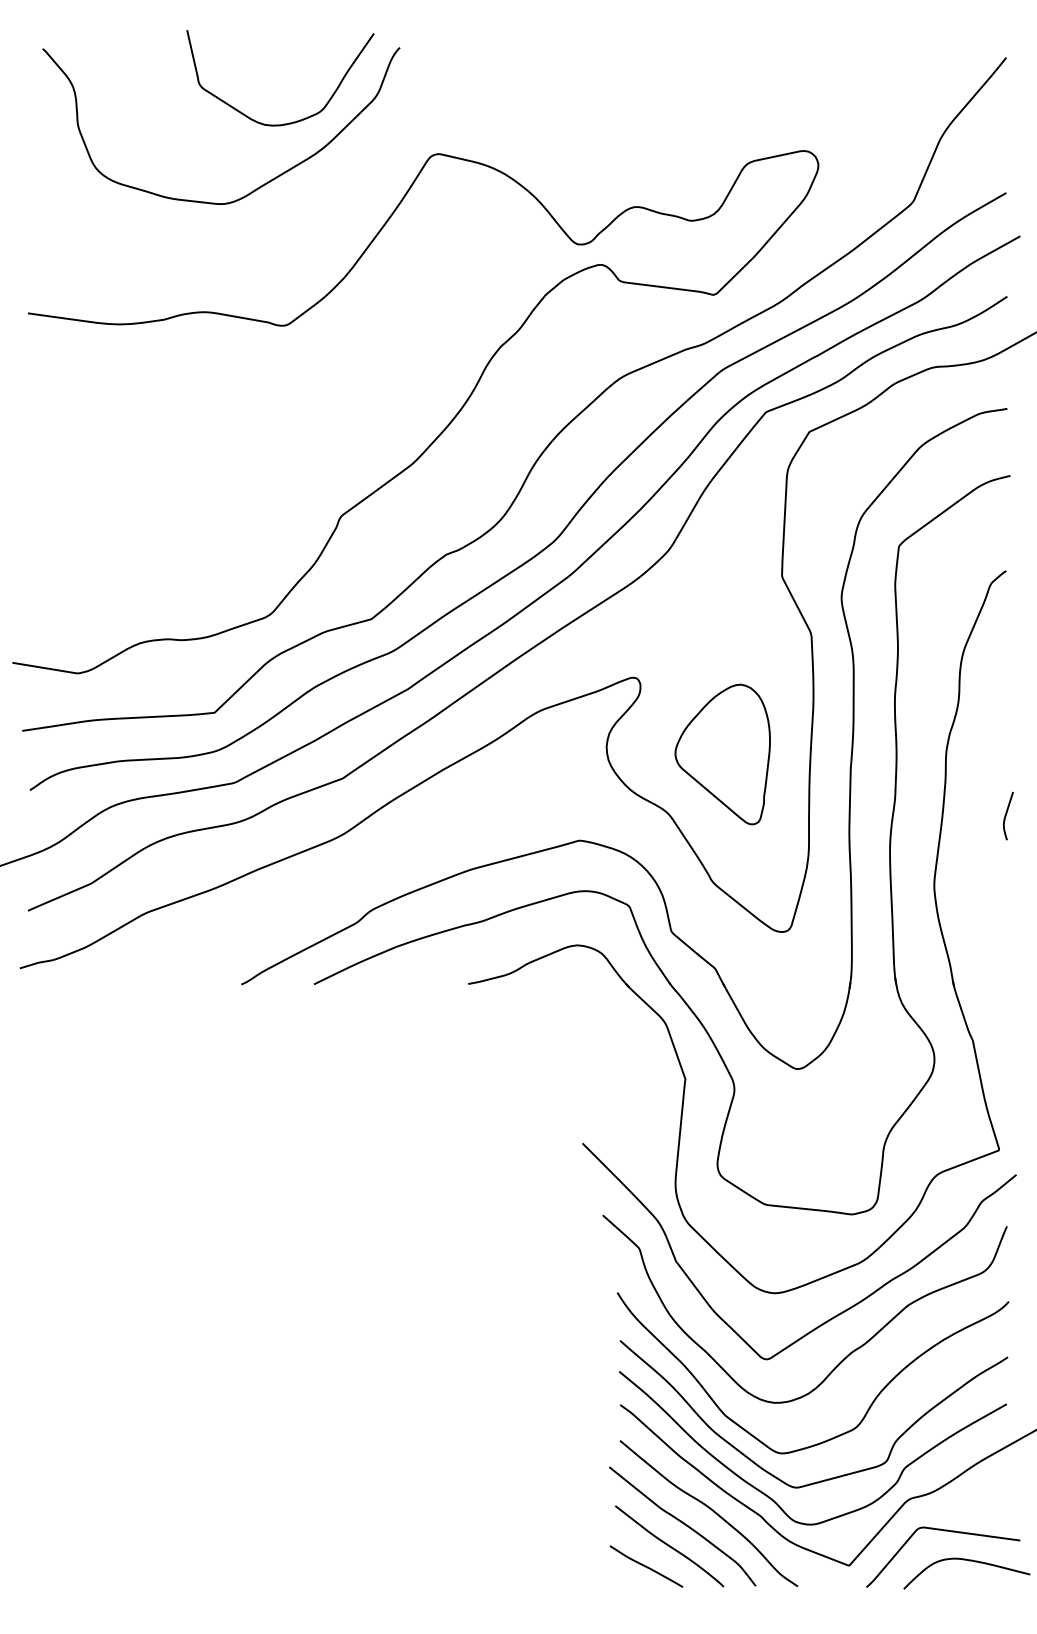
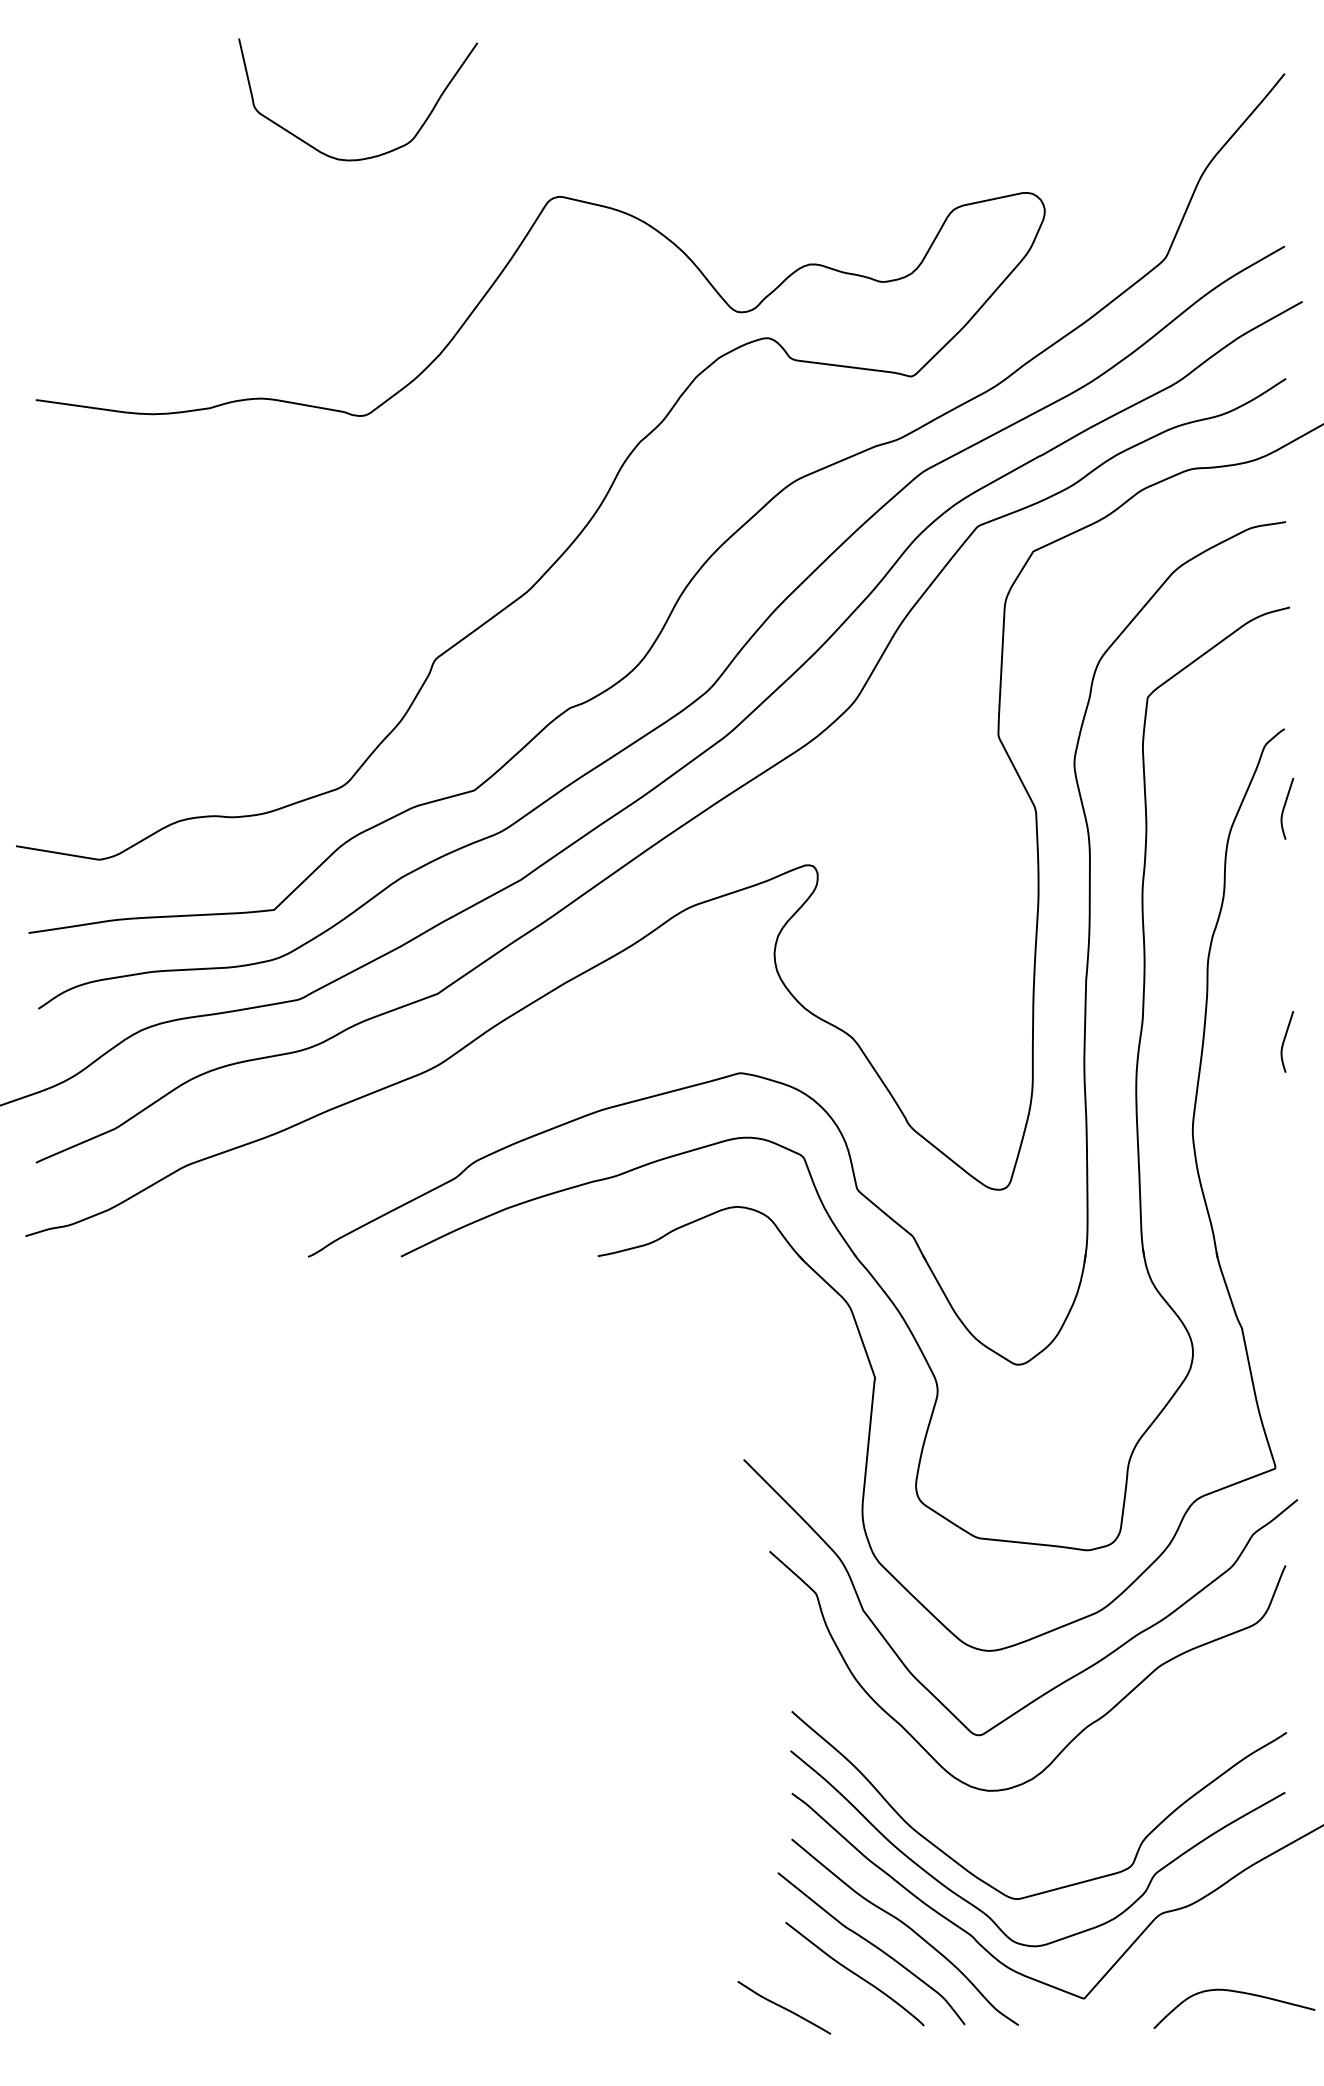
curve: (258, 187) -> (329, 239), removed
curve: (1006, 631) -> (1285, 806), added
part: (722, 754) -> (922, 963), removed
curve: (869, 1407) -> (1109, 1796), removed
curve: (948, 1531) -> (1211, 1955), removed
curve: (646, 1566) -> (784, 2007), moved

